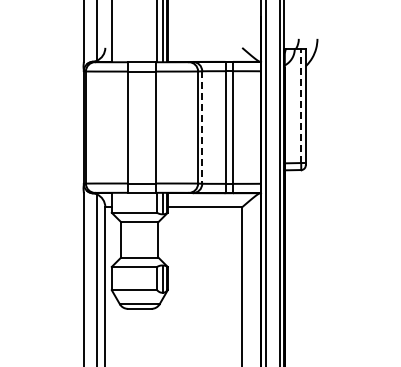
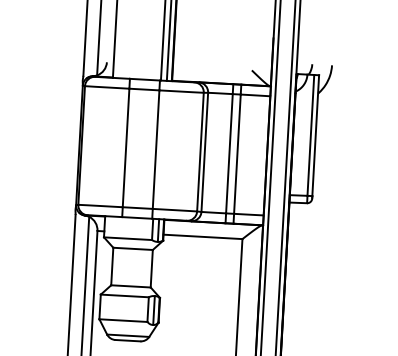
line: (301, 105) -> (311, 134), dashed -> solid
line: (202, 128) -> (205, 153), dashed -> solid

